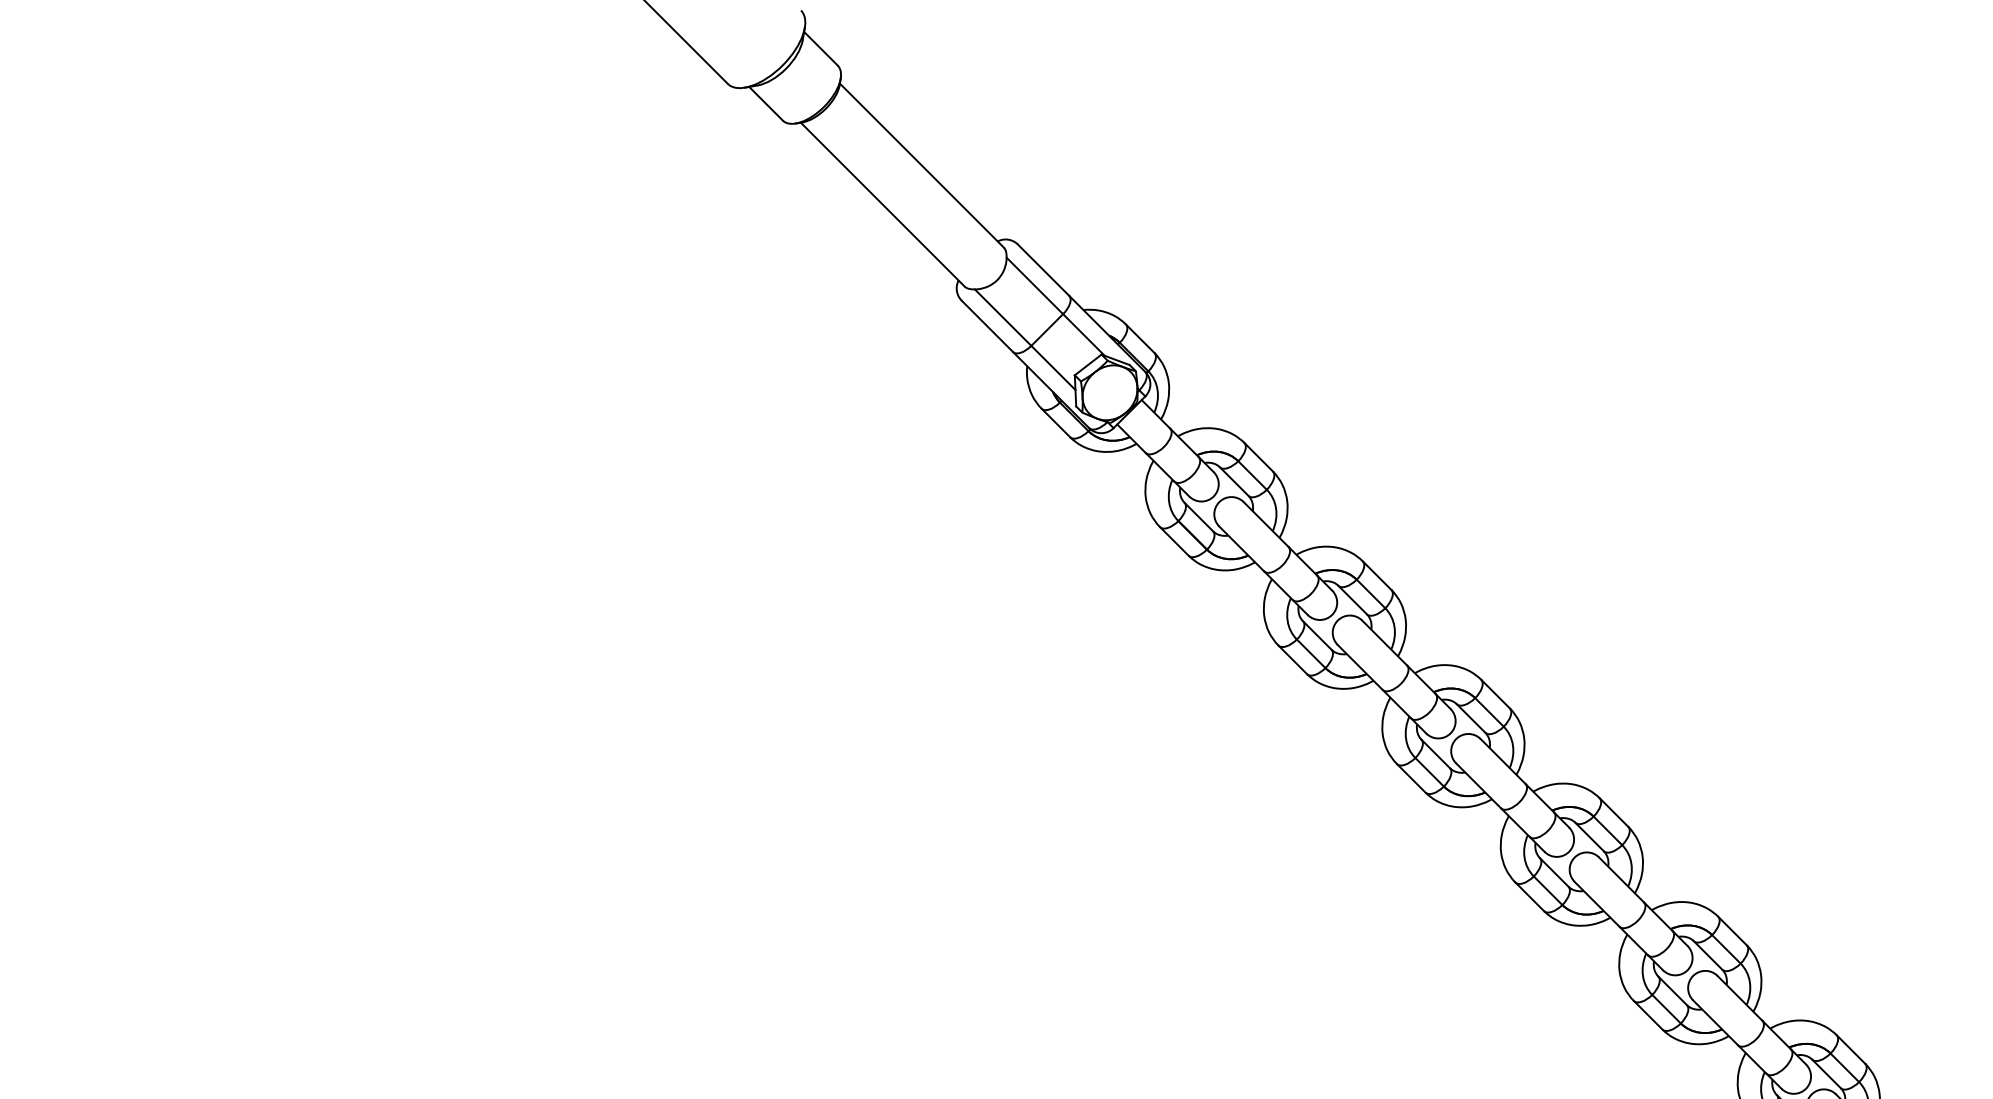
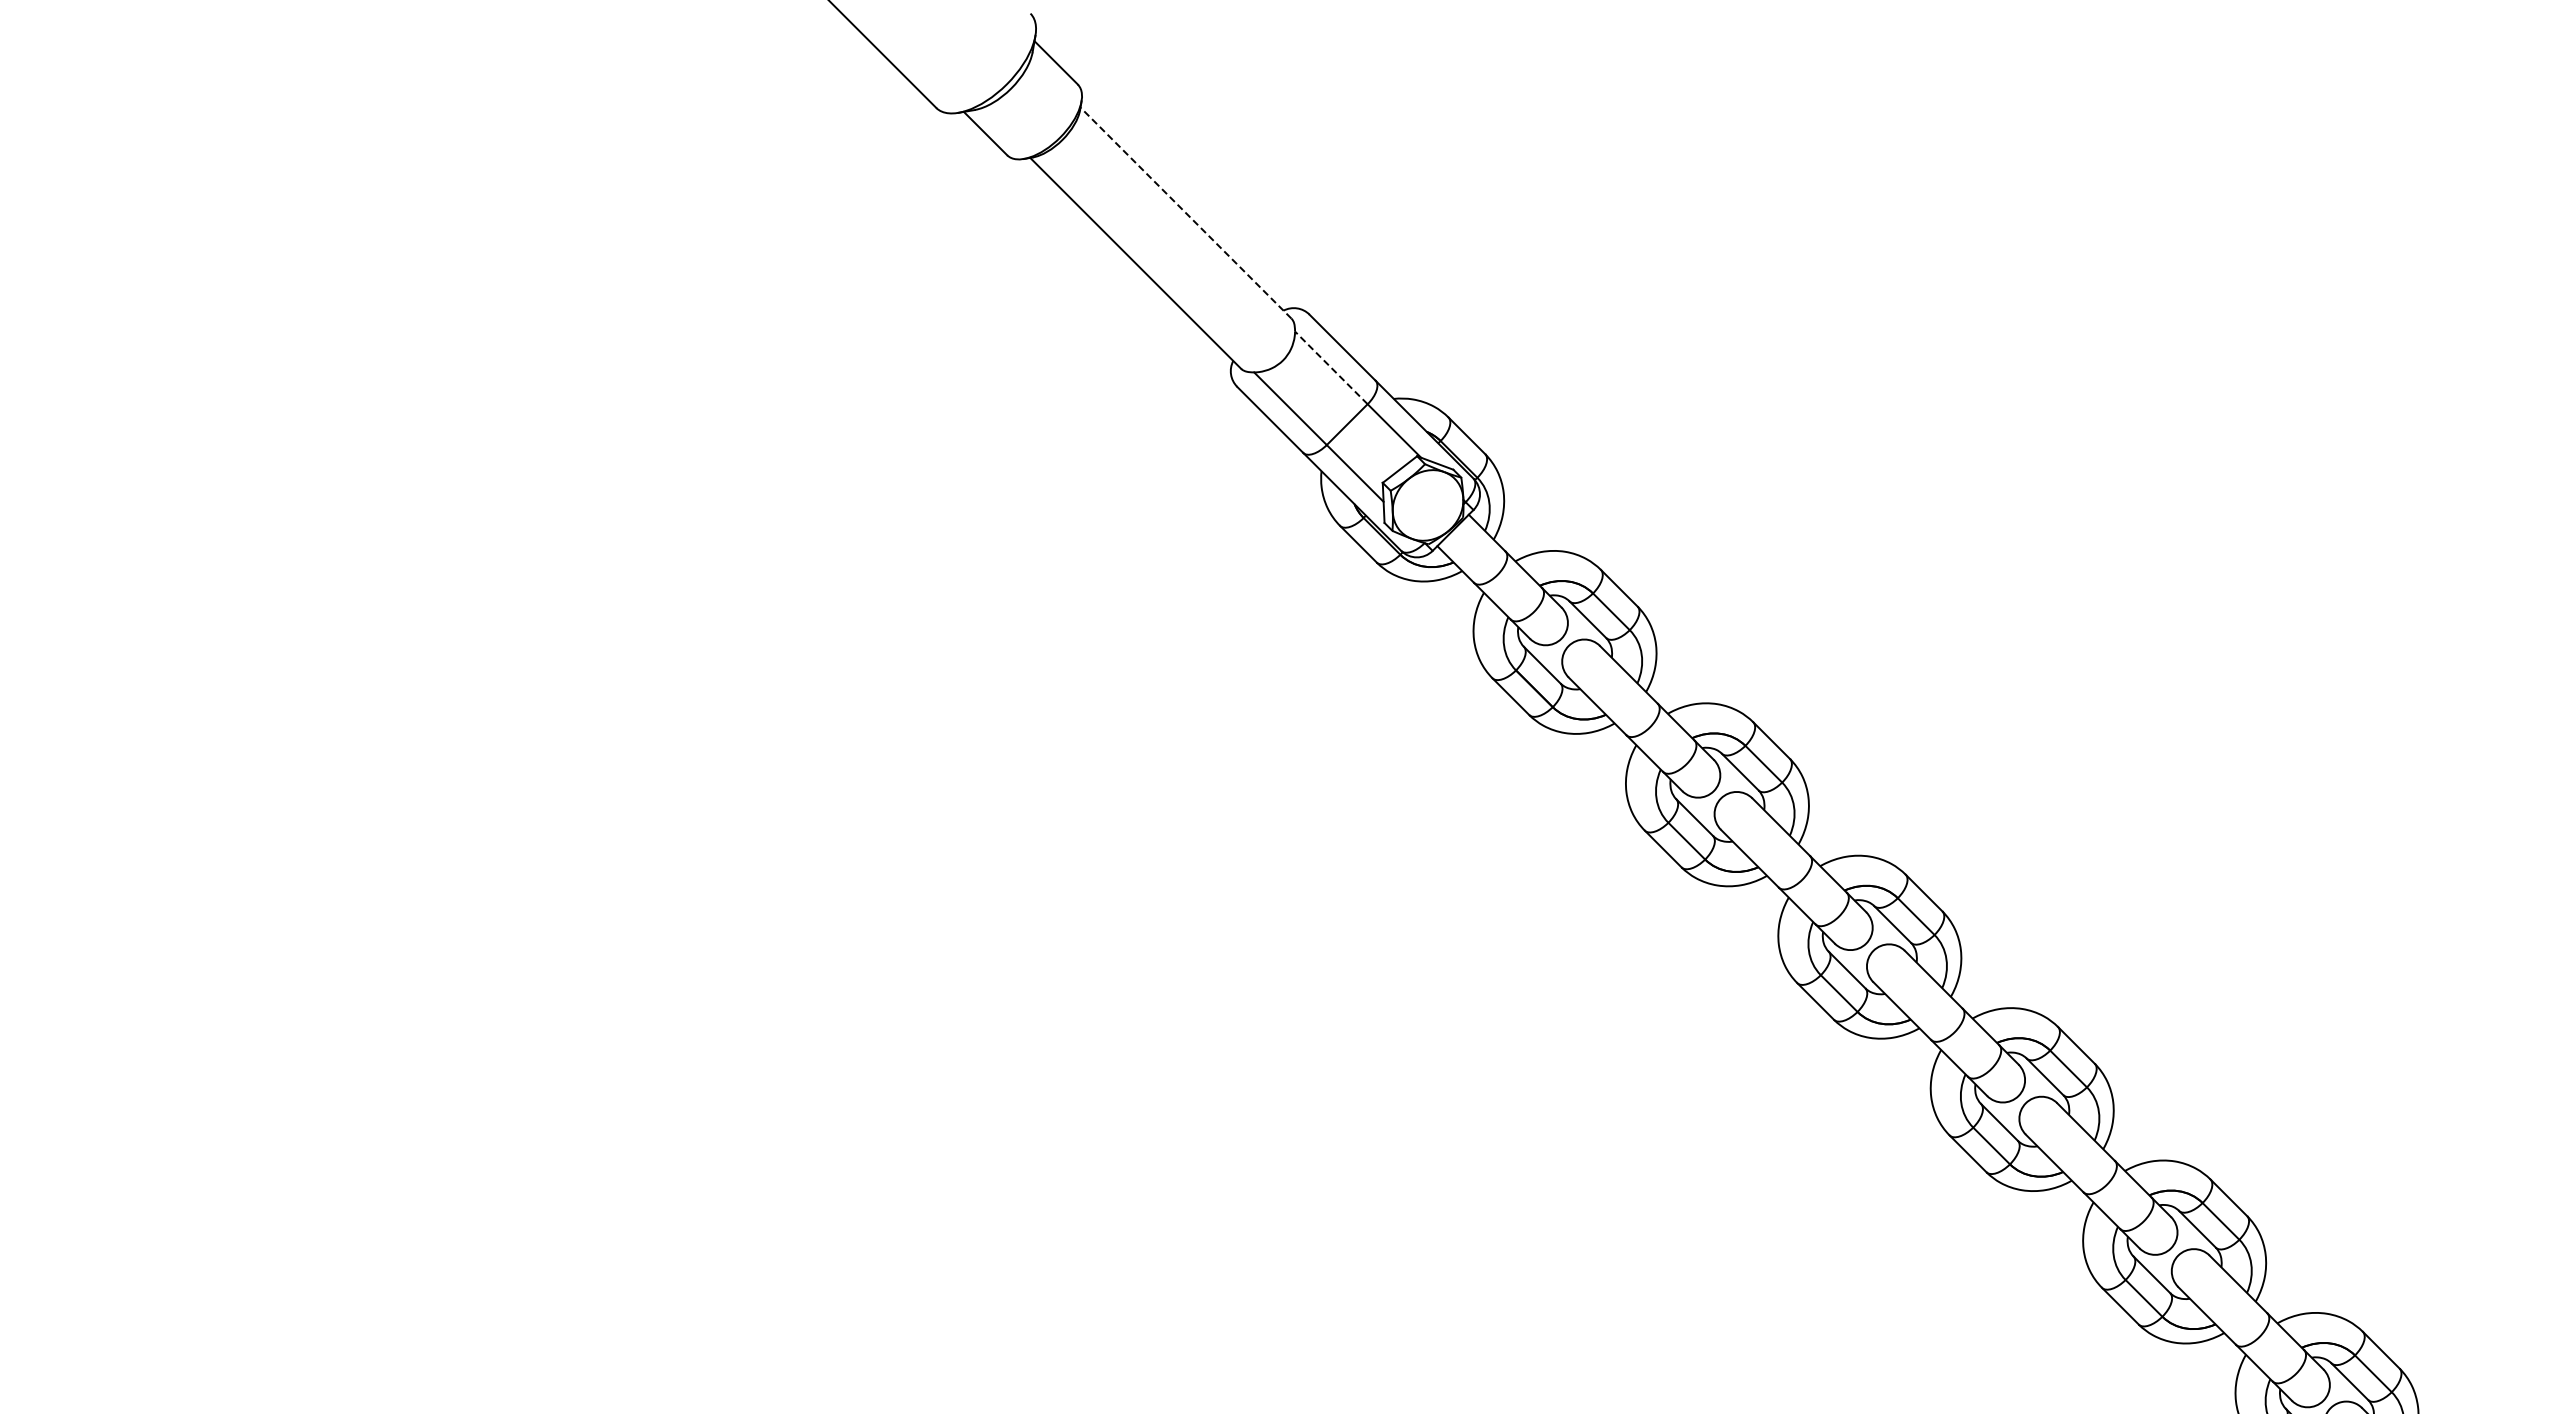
line: (921, 165) -> (1185, 212), solid -> dashed
line: (1034, 285) -> (1331, 367), solid -> dashed

